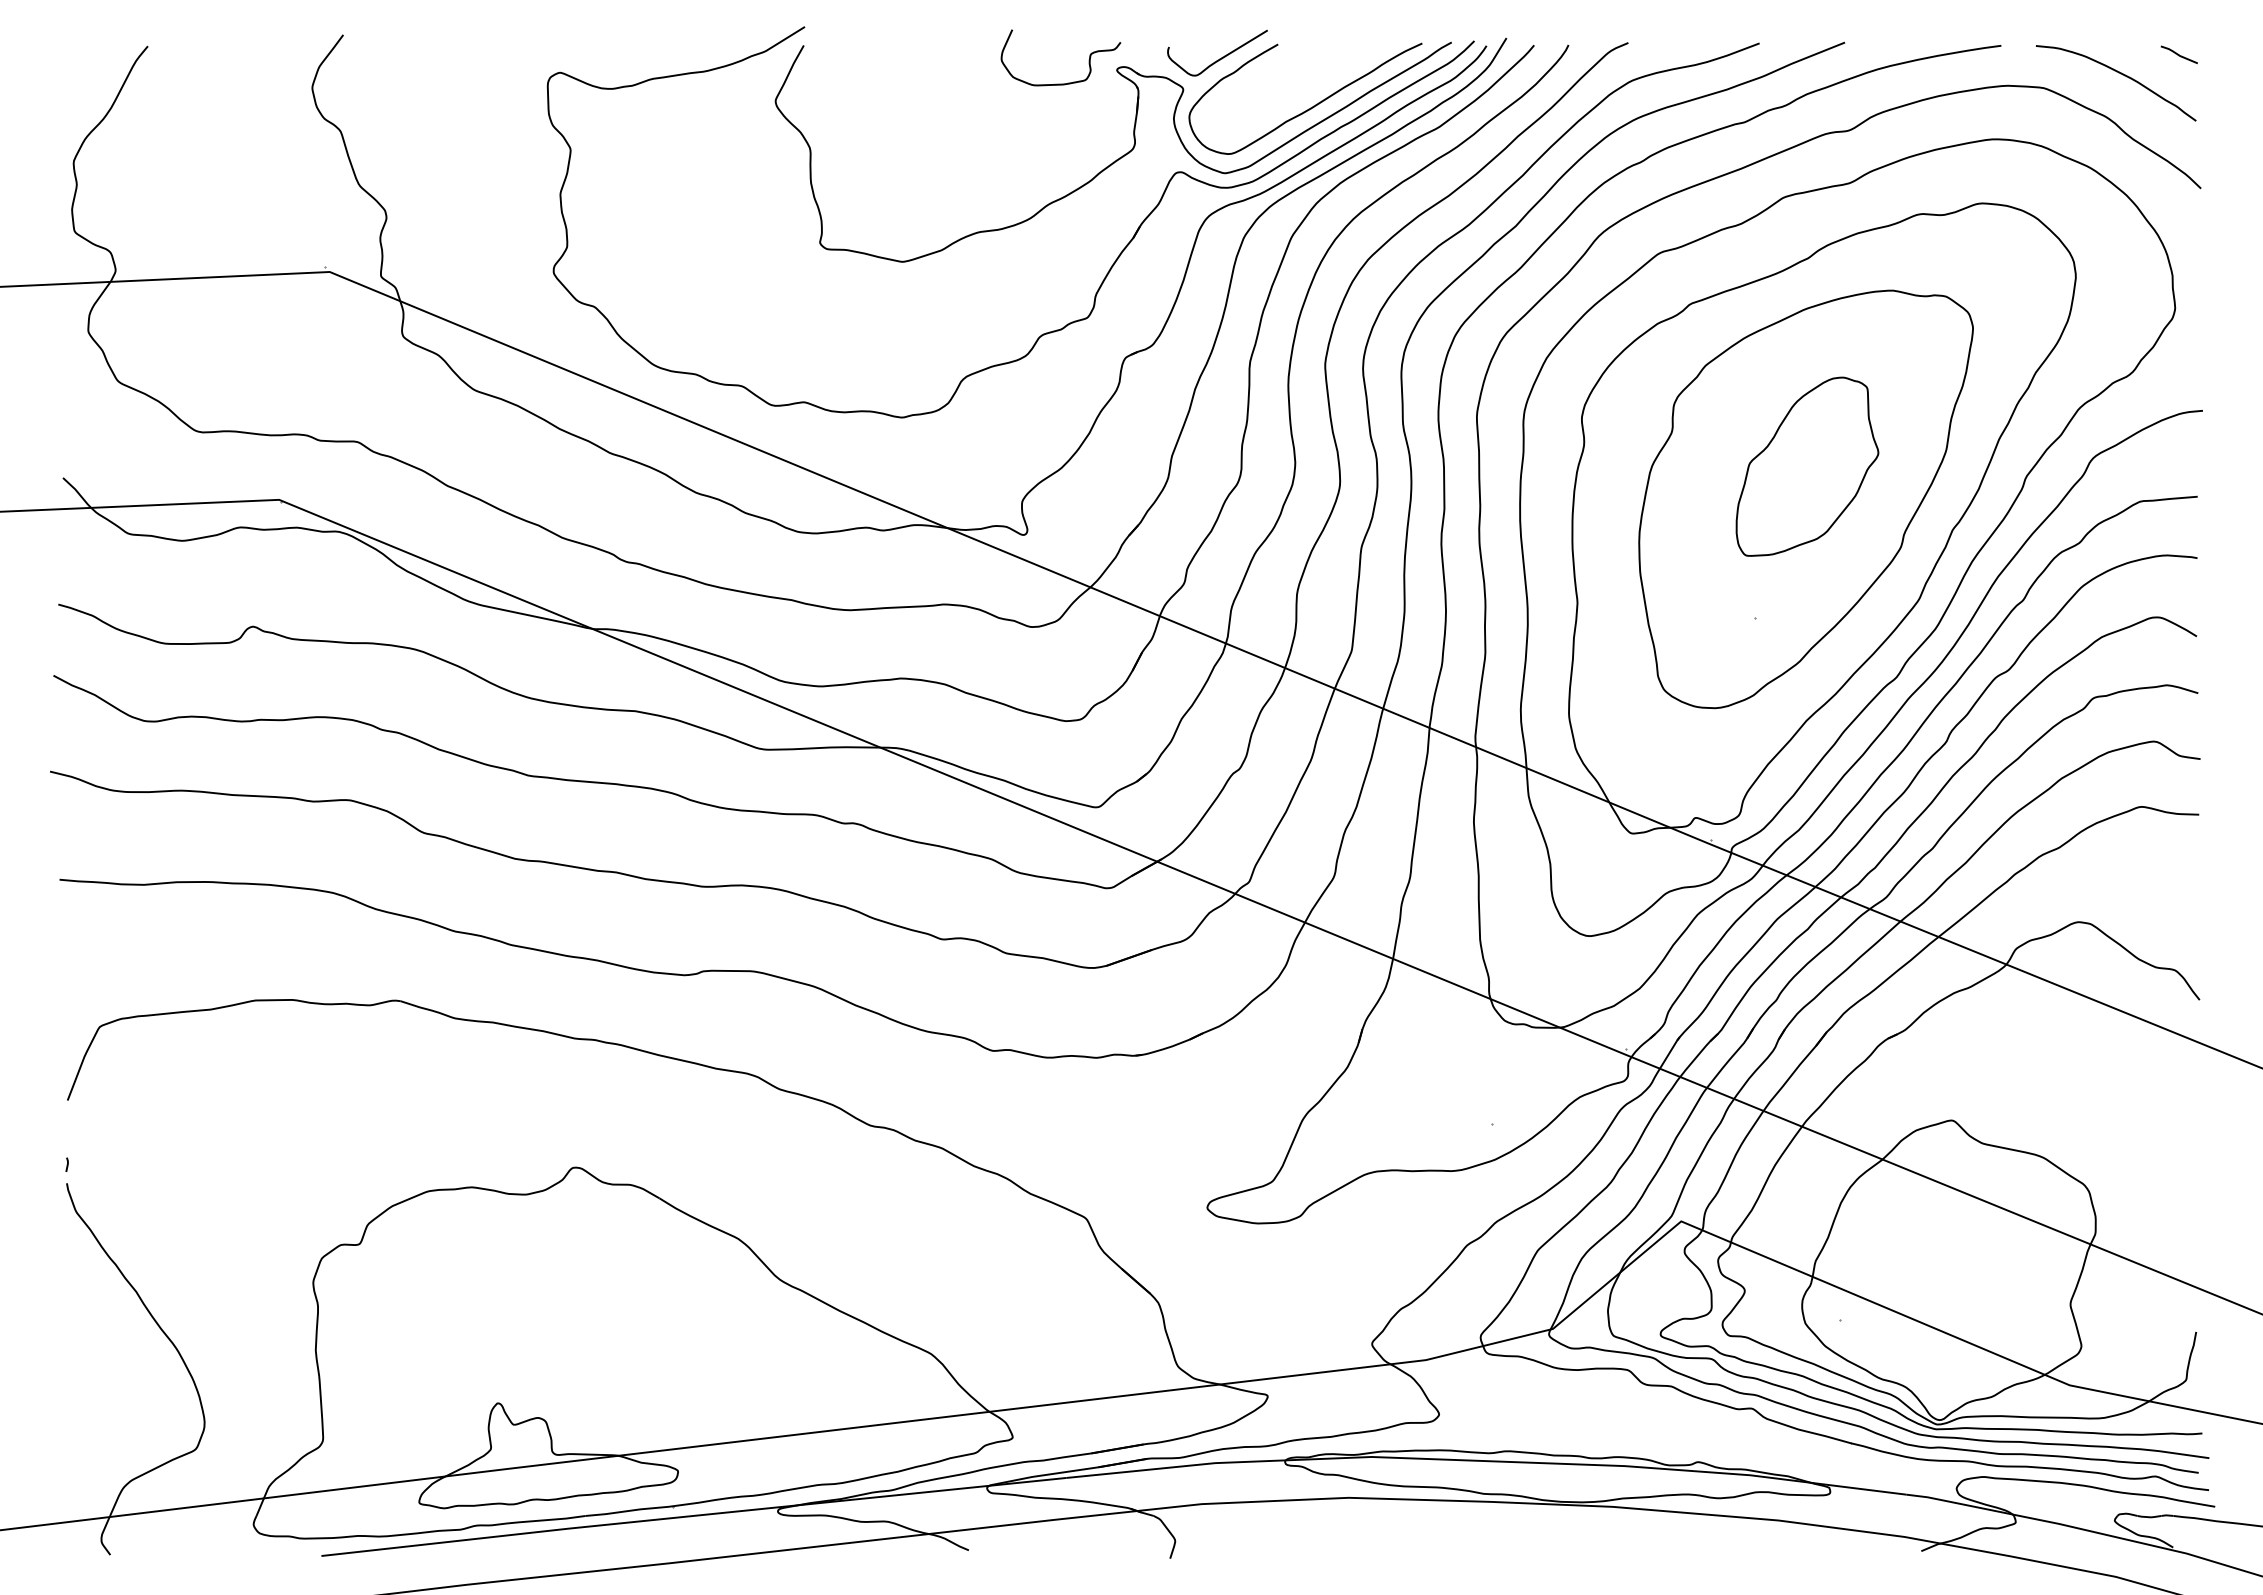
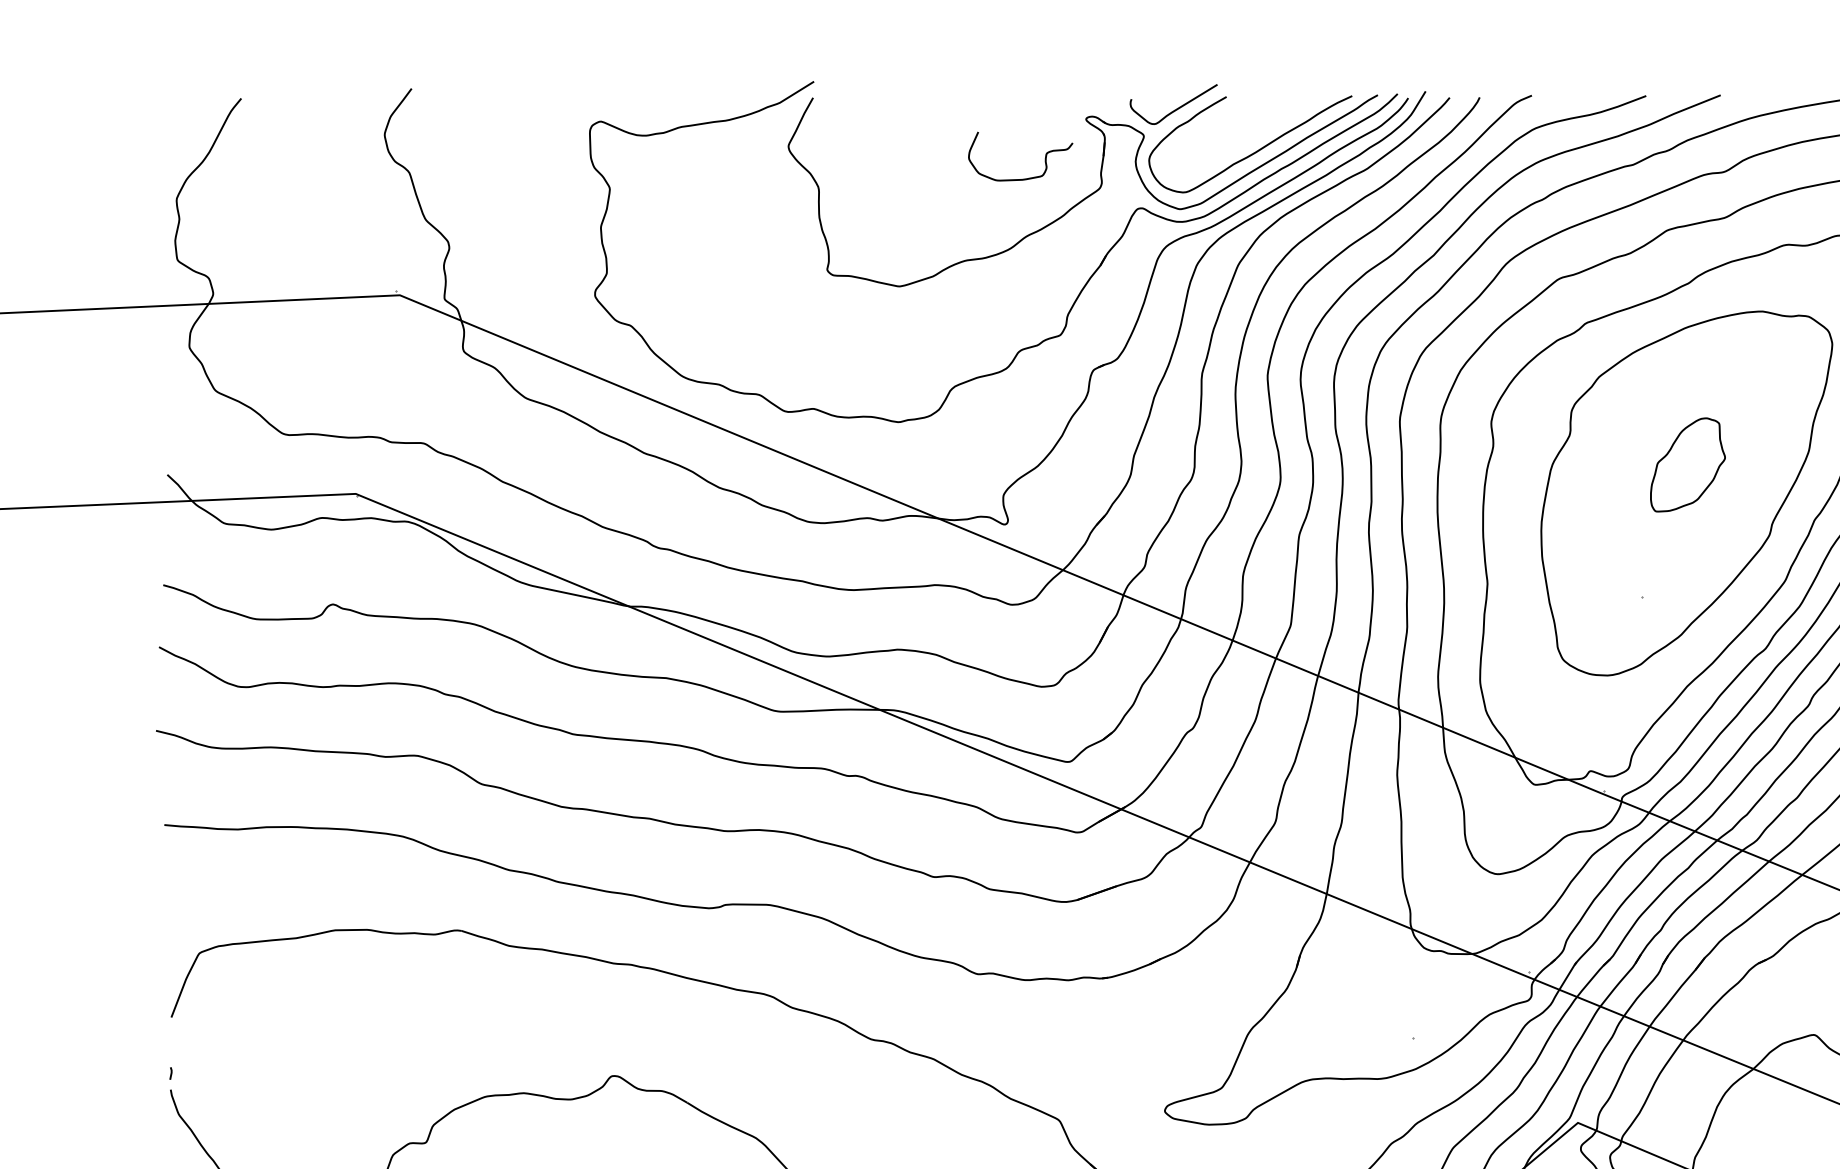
curve: (1060, 83) -> (1020, 178), moved
part: (1807, 466) -> (1688, 464), size x0.6

